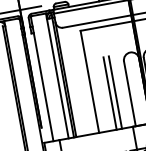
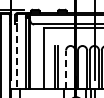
line: (41, 78) -> (16, 51), solid -> dashed
line: (130, 92) -> (66, 69), solid -> dashed

